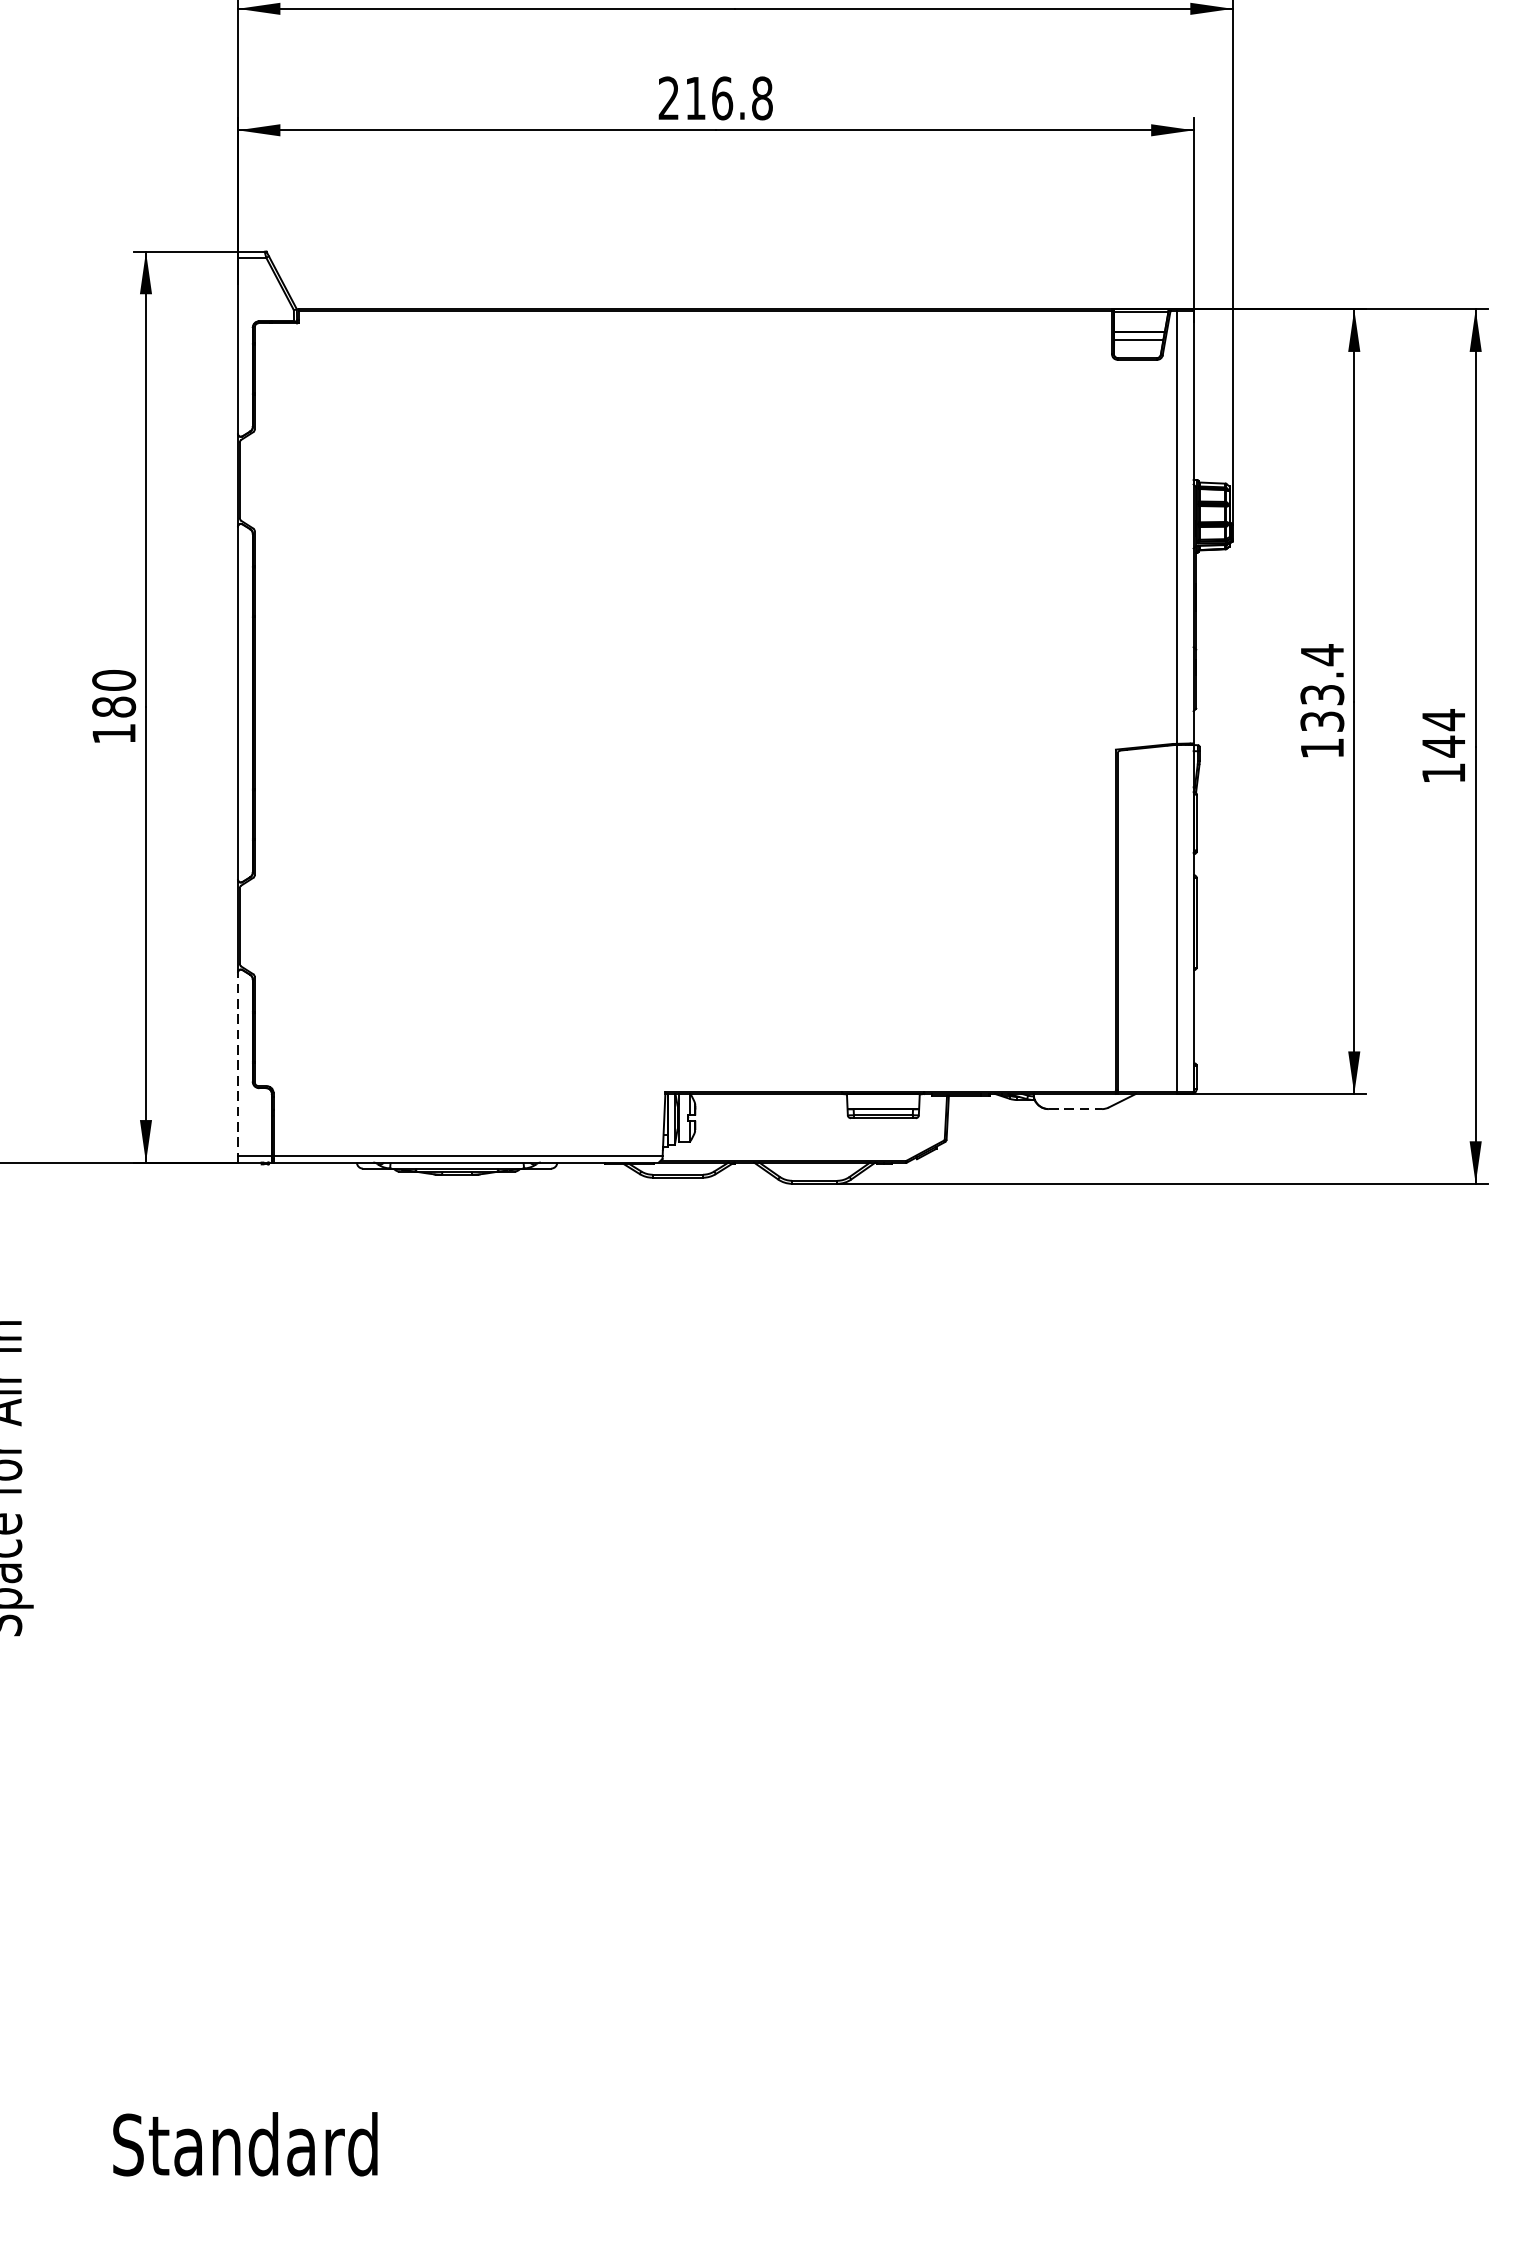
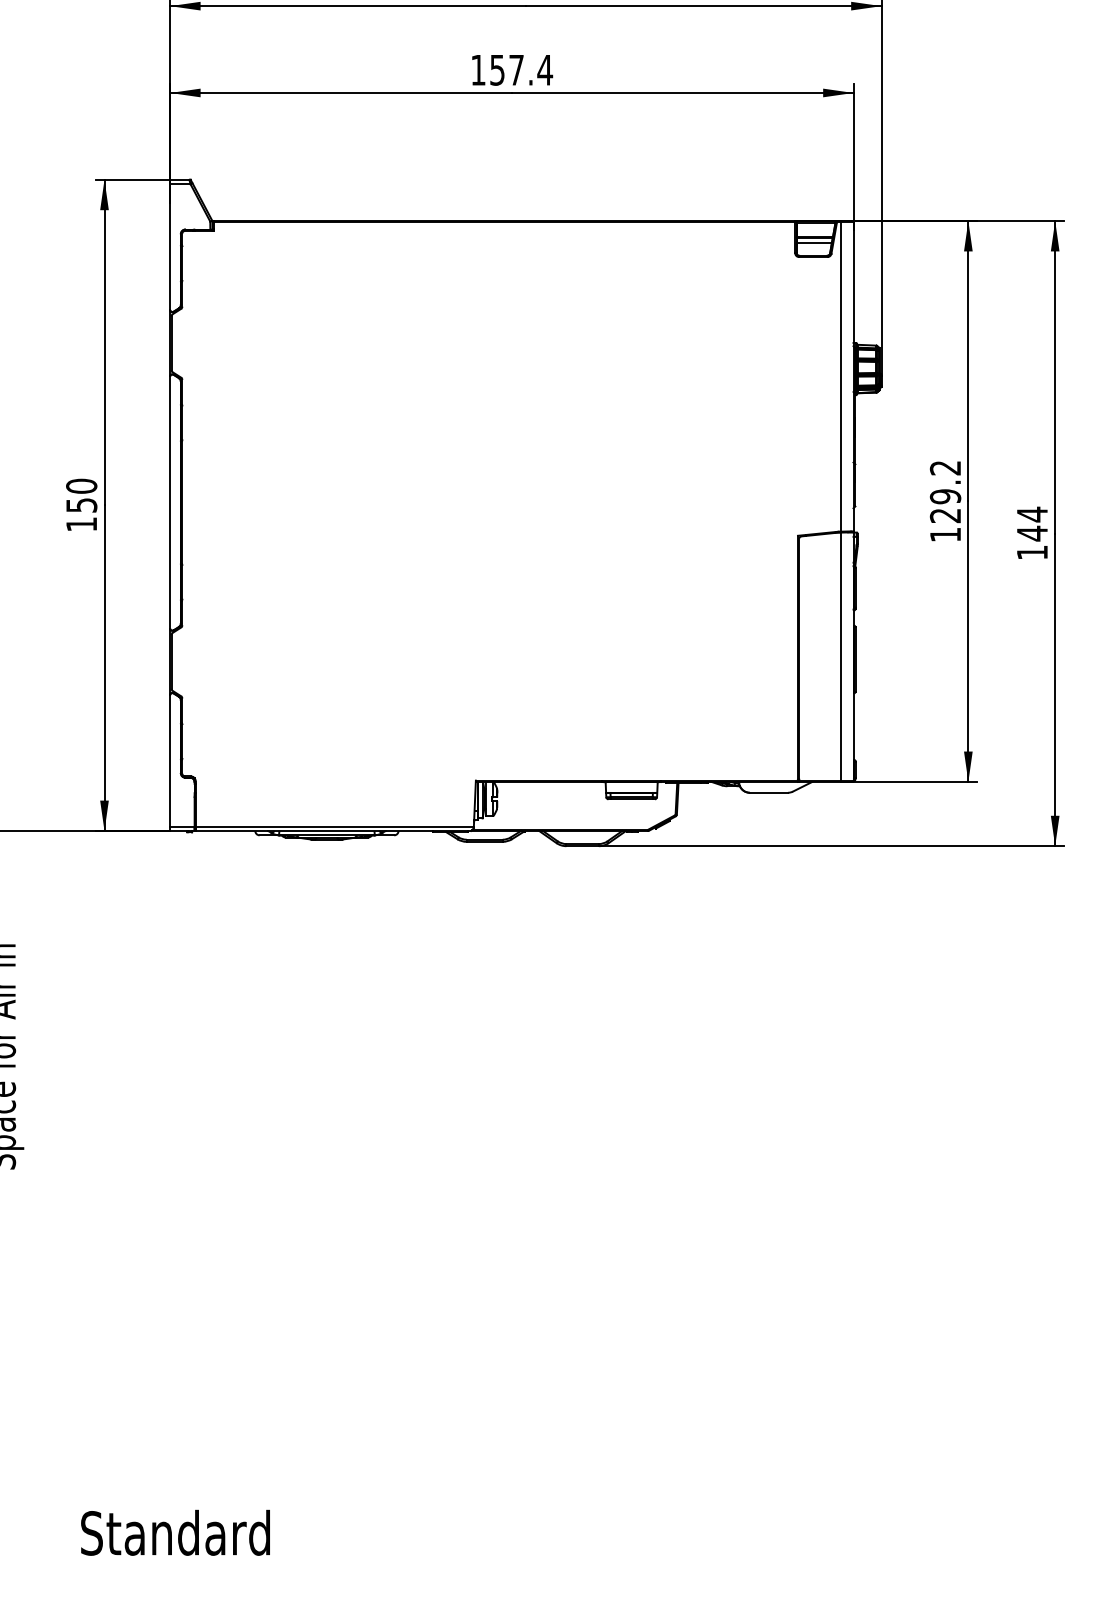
text: (716, 97) -> (512, 69), 216.8 -> 157.4
text: (1322, 687) -> (945, 491), 133.4 -> 129.2
text: (113, 707) -> (81, 505), 180 -> 150
line: (238, 1068) -> (170, 763), dashed -> solid
line: (1076, 1108) -> (769, 792), dashed -> solid

